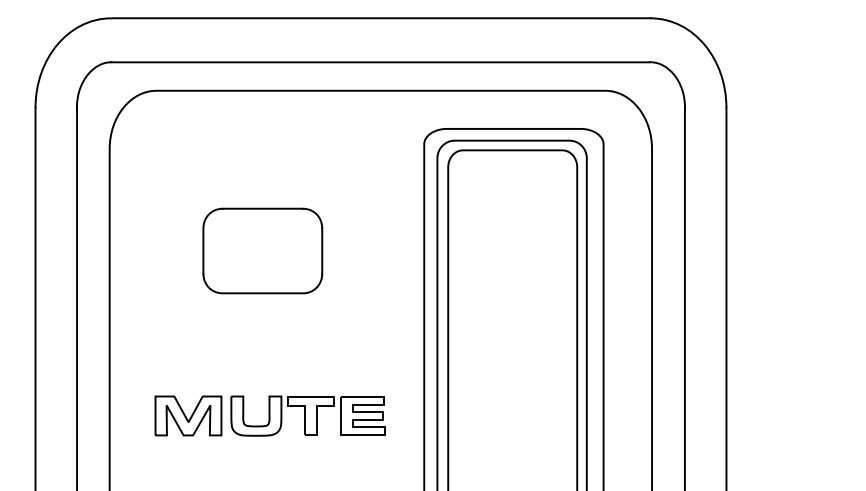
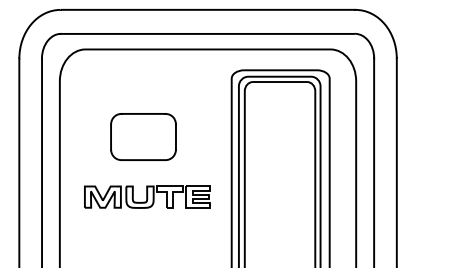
part: (270, 414) -> (147, 196), moved

